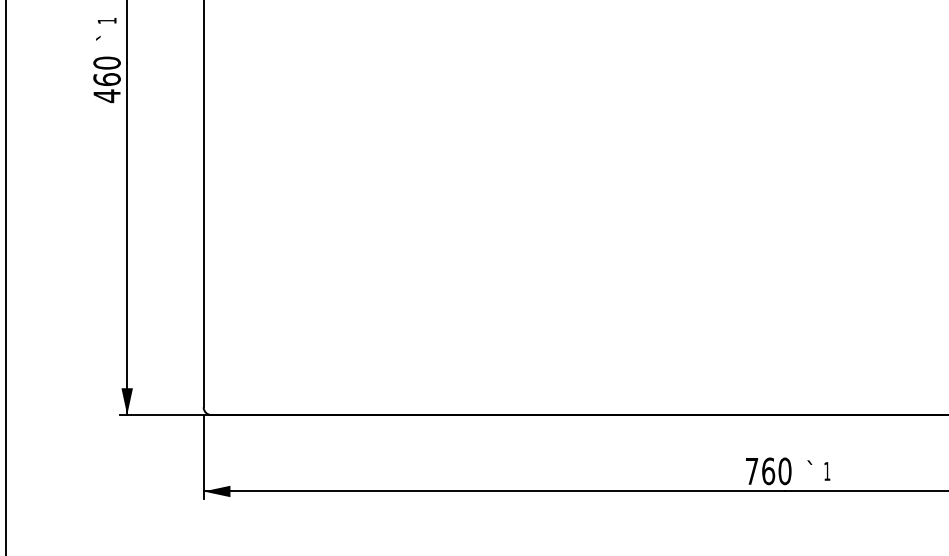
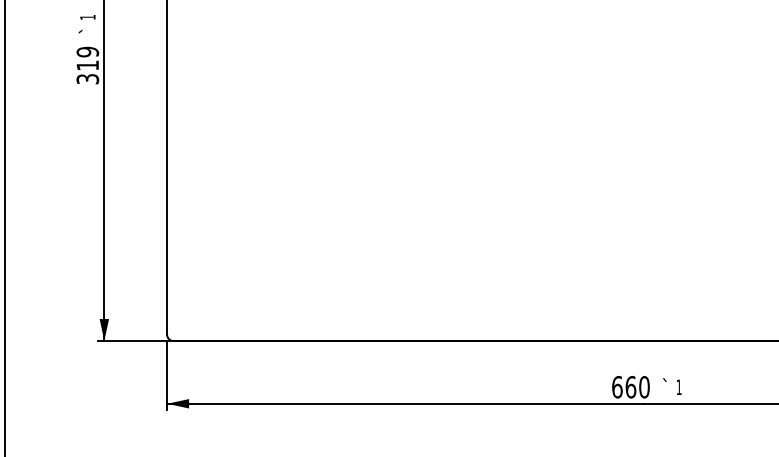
text: (106, 79) -> (87, 65), 460 -> 319
text: (751, 471) -> (616, 387), 760 -> 660

